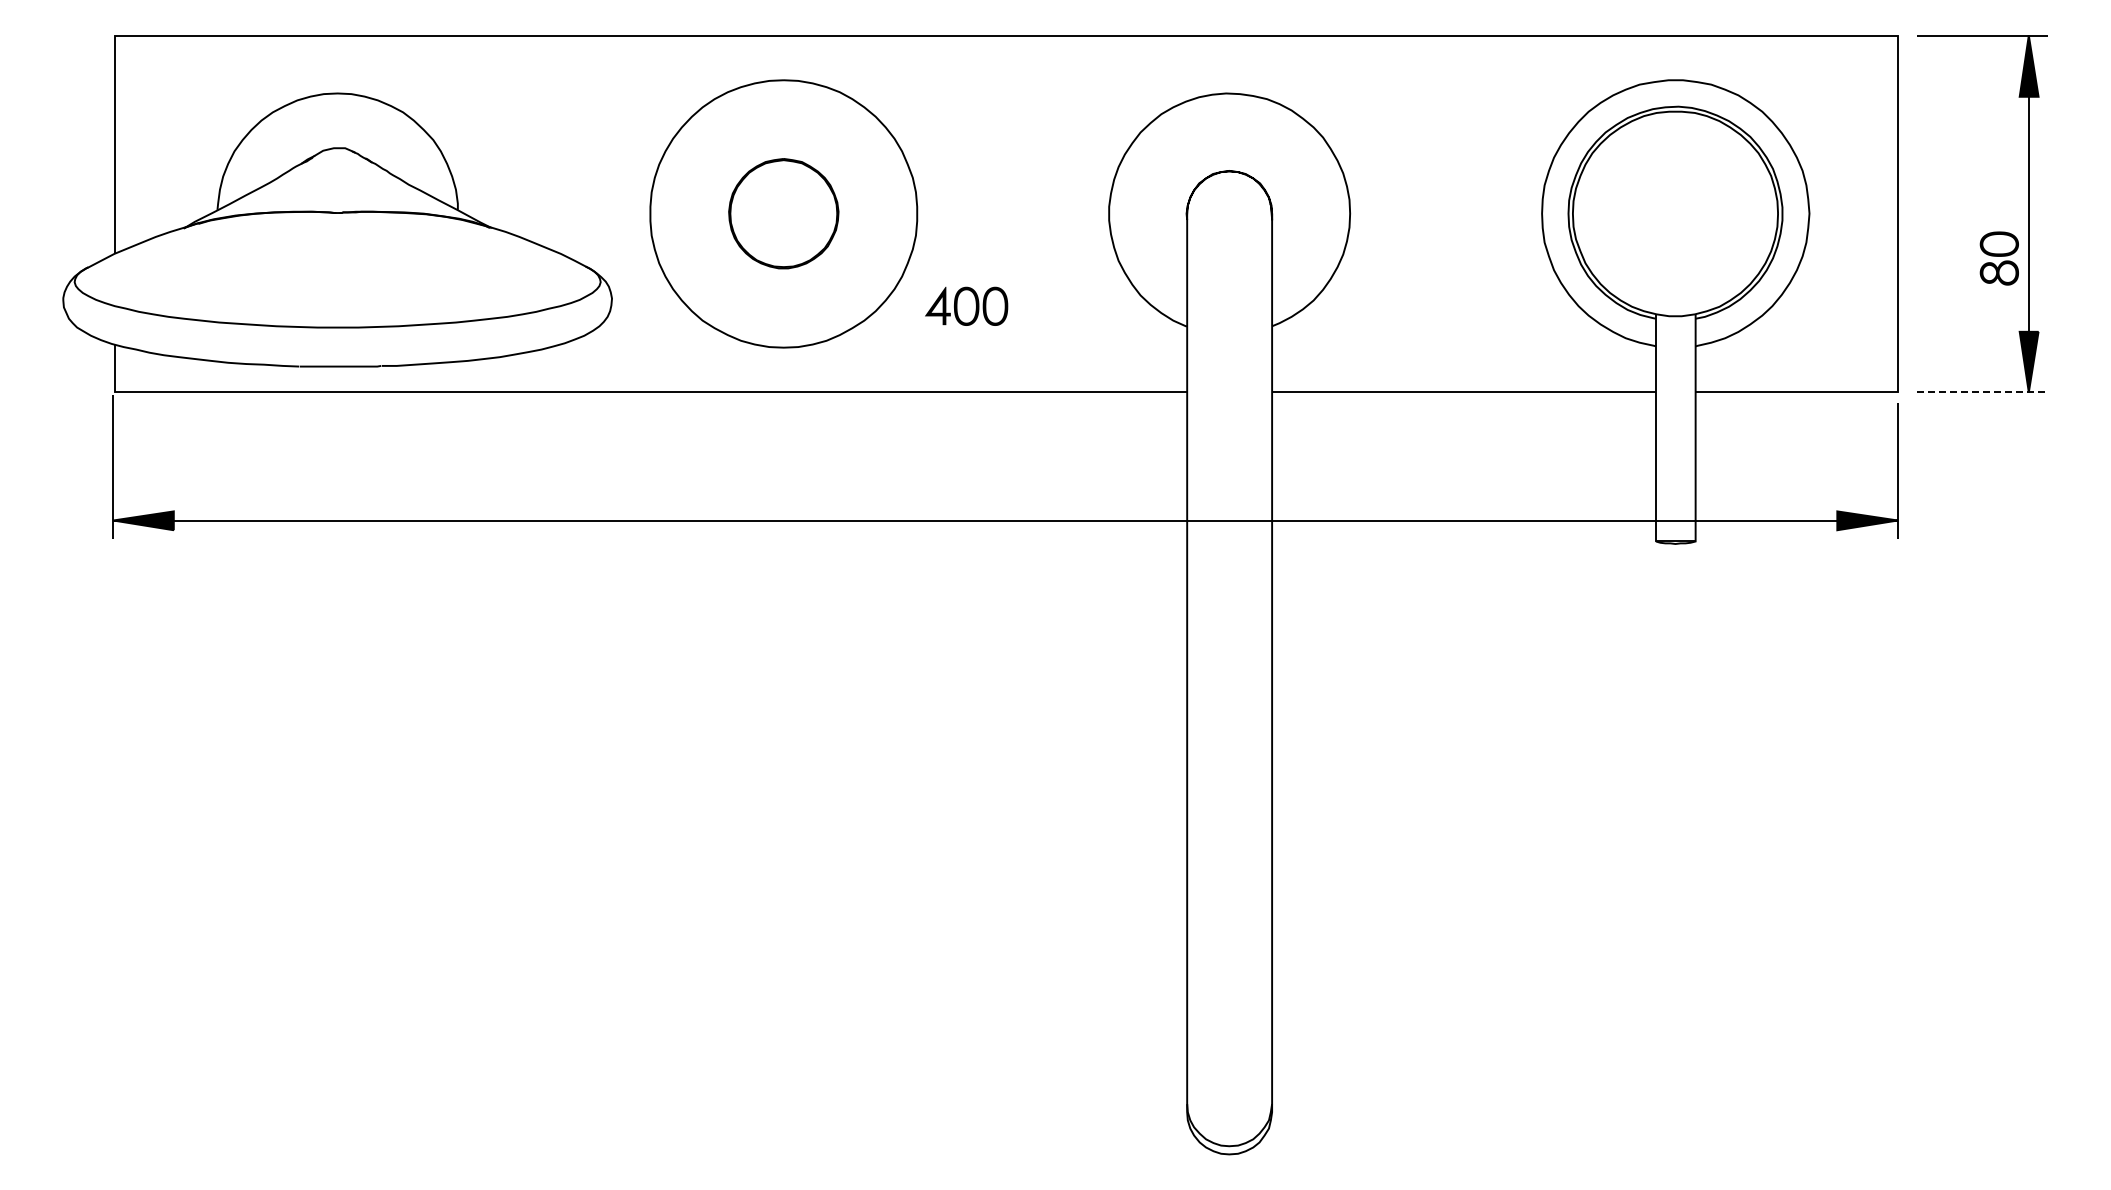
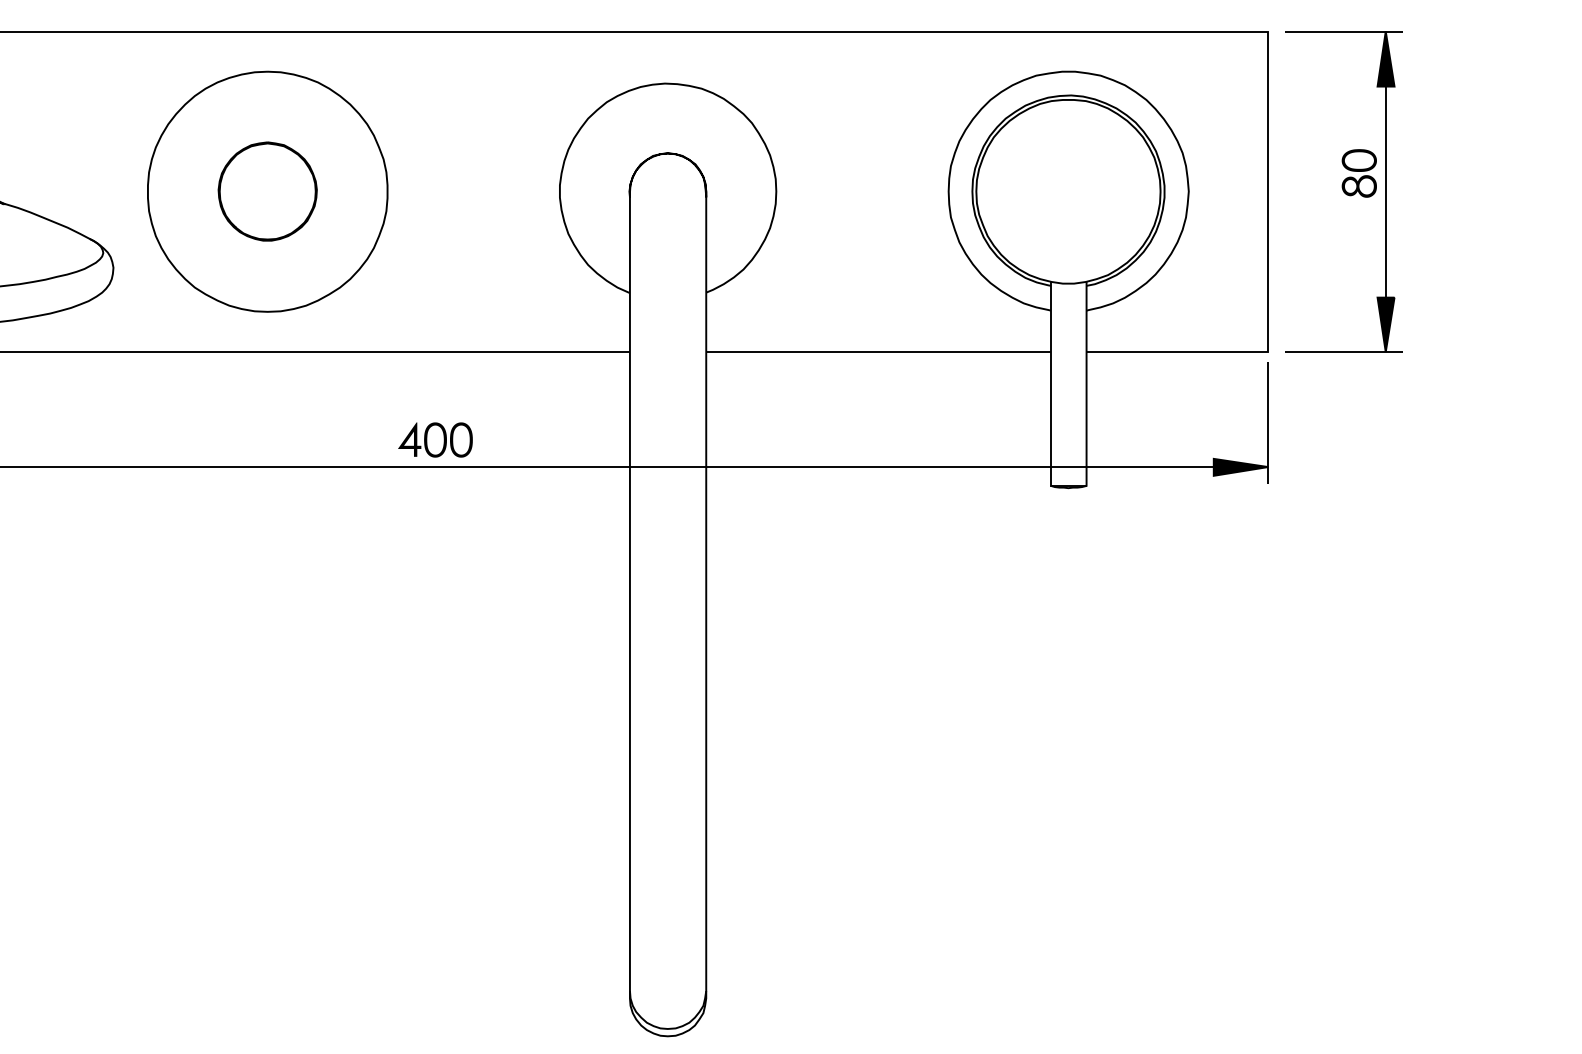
part: (1998, 258) -> (1358, 173), moved
part: (966, 305) -> (435, 439), moved
line: (1982, 392) -> (1344, 352), dashed -> solid

